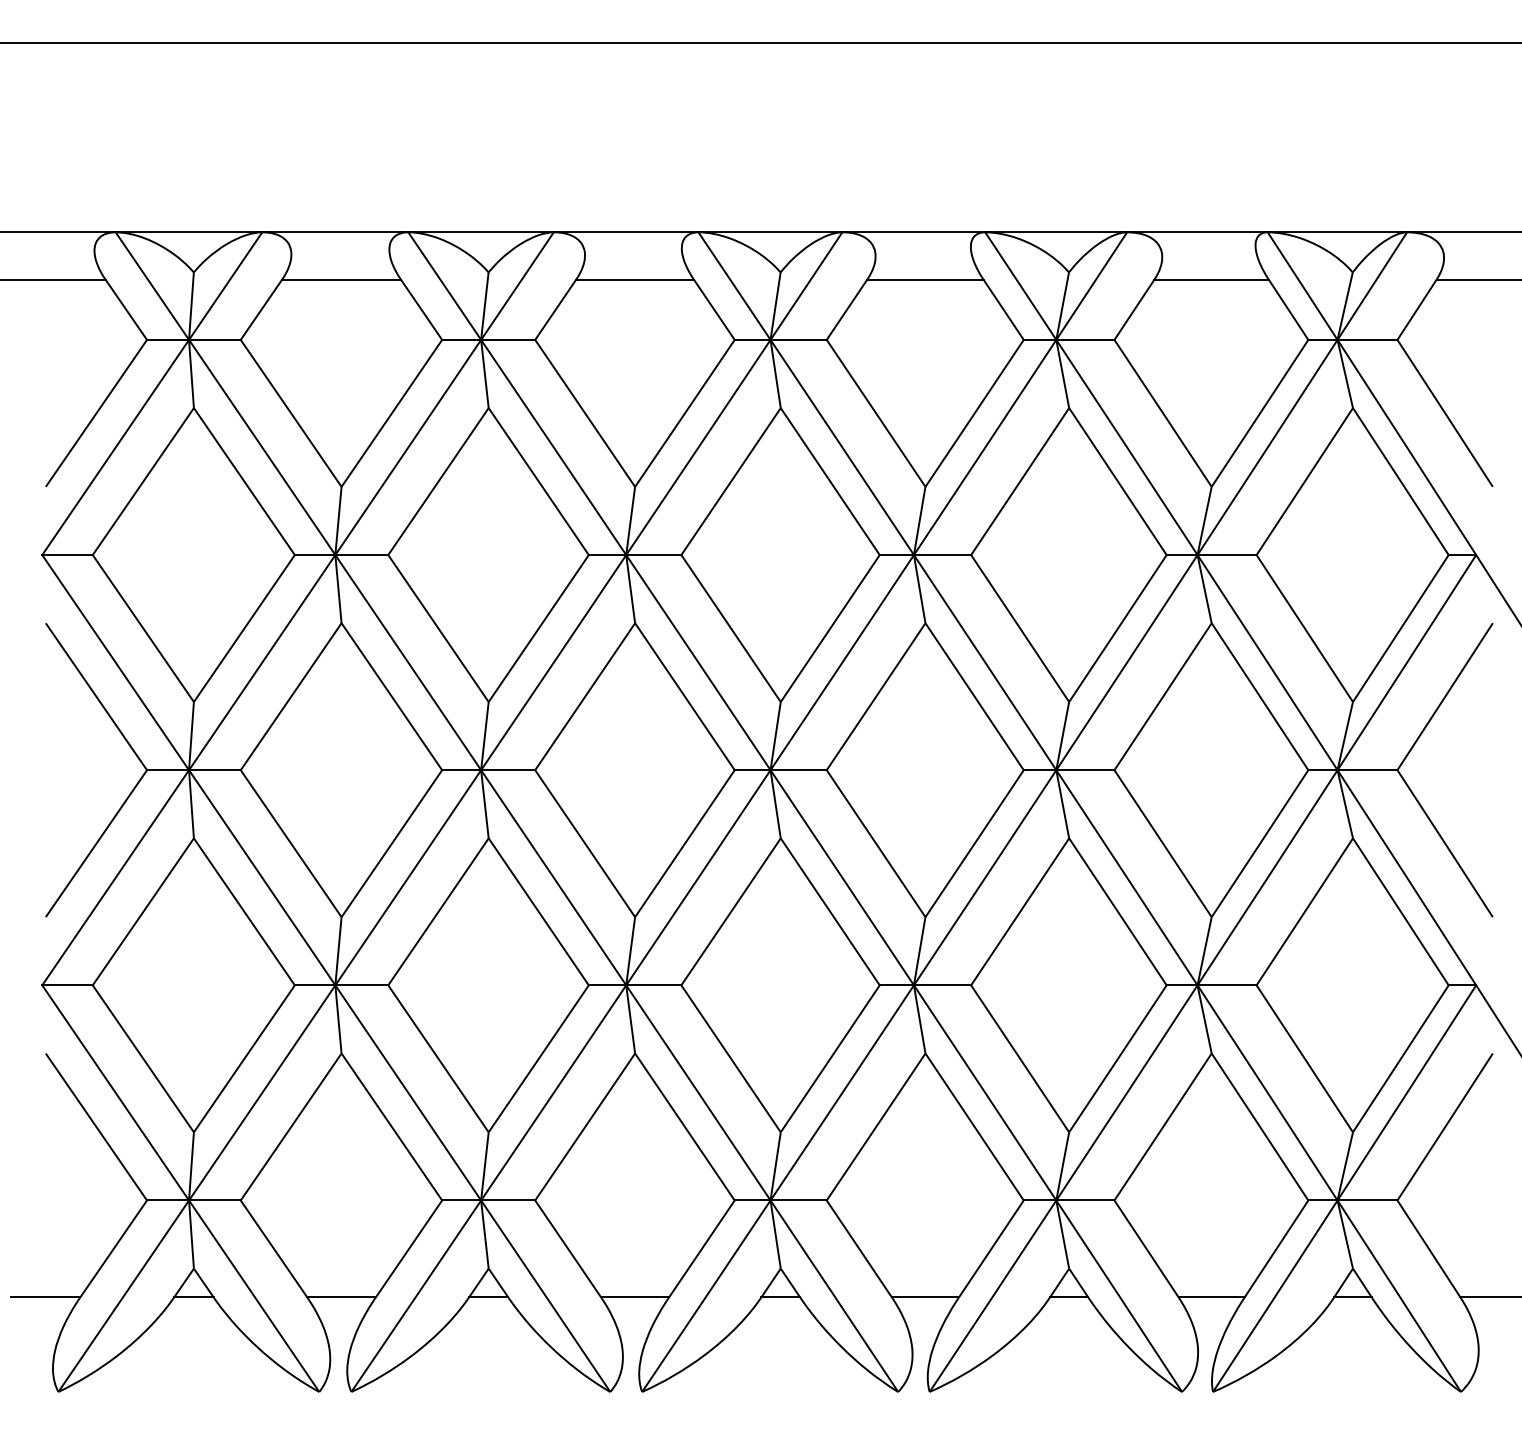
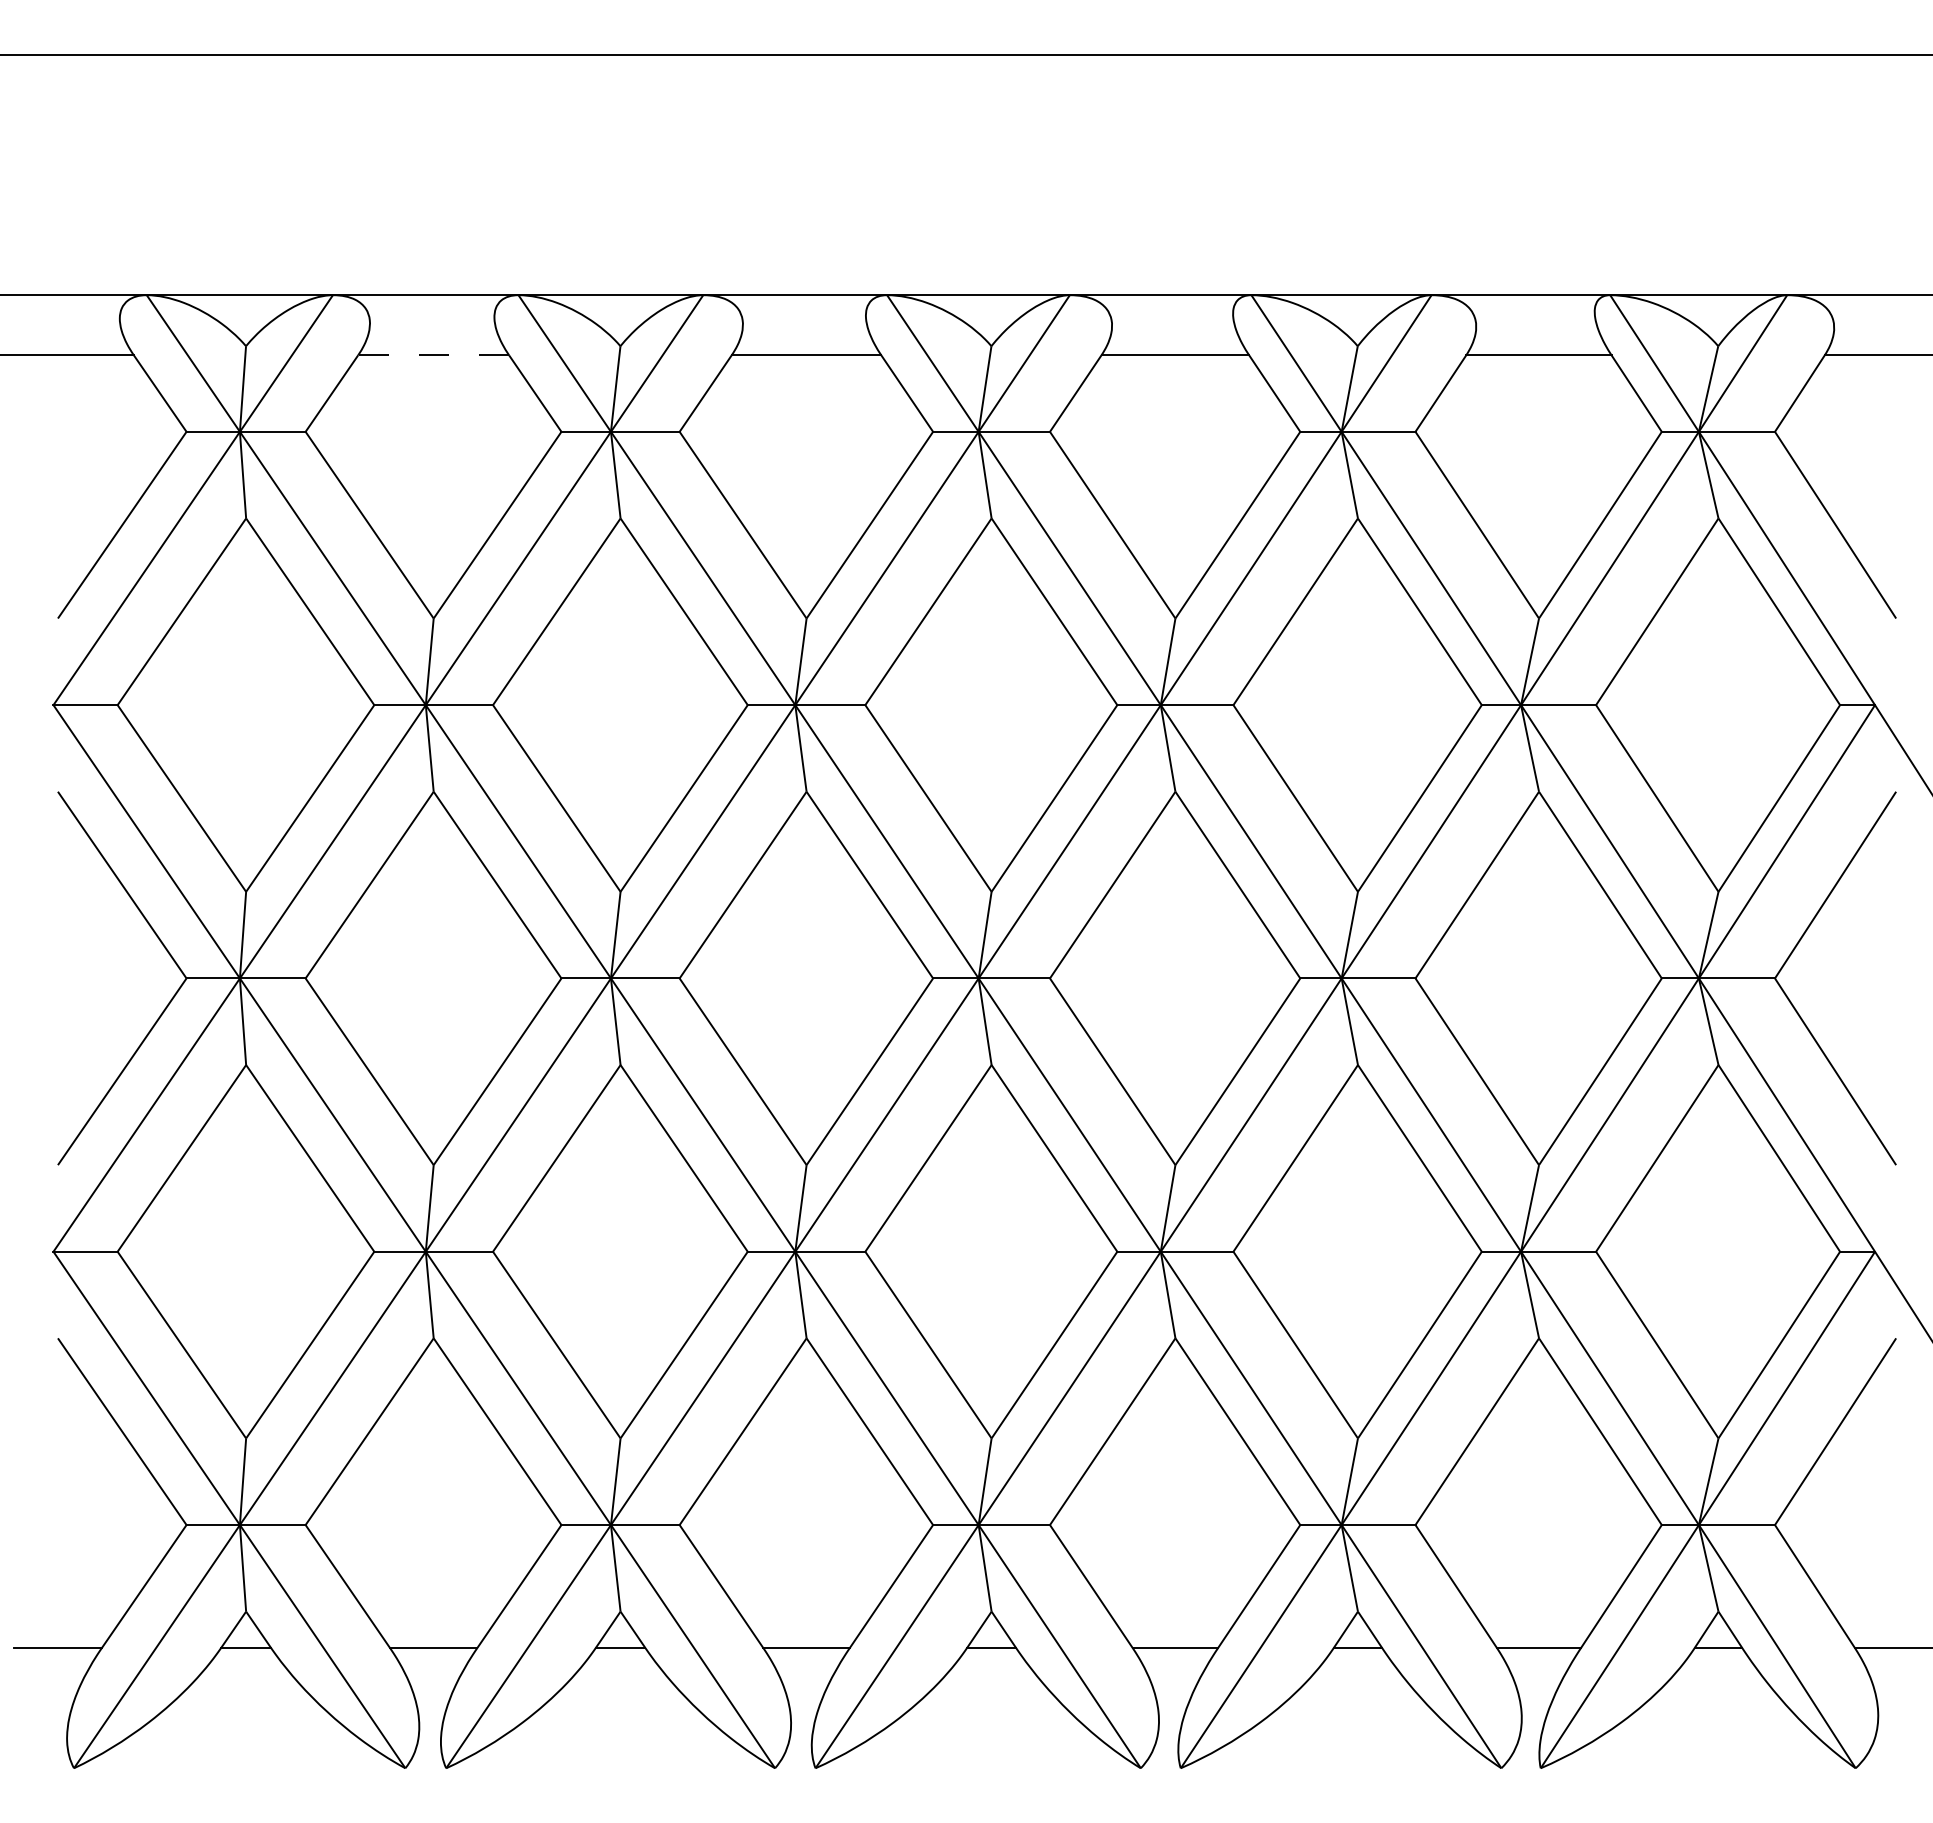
line: (341, 279) -> (433, 355), solid -> dashed

